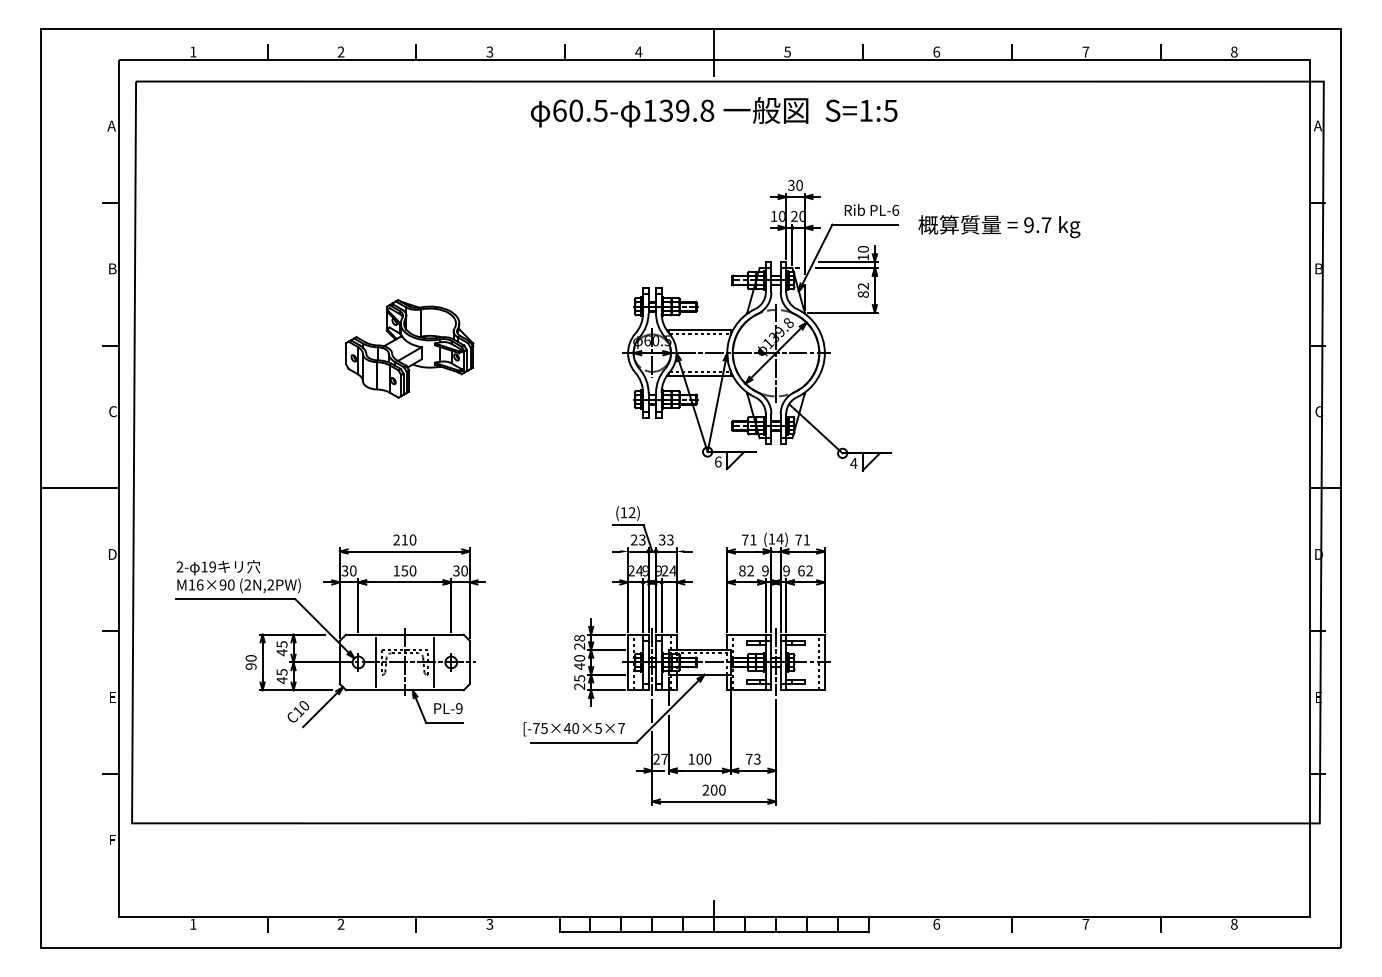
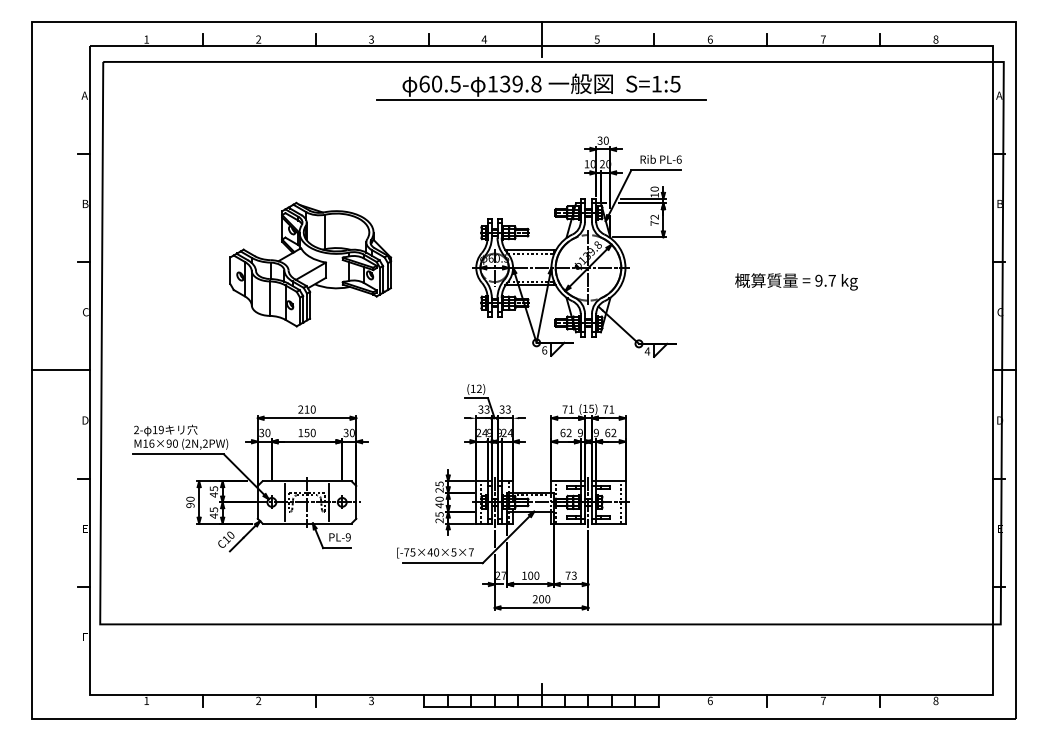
line: (714, 131) -> (541, 99), added
text: (999, 226) -> (796, 281), moved
text: (862, 294) -> (654, 223), 82 -> 72
part: (409, 348) -> (310, 264), size x1.67
text: (779, 538) -> (591, 408), (14) -> (15)
text: (634, 540) -> (481, 409), 23 -> 33
text: (742, 570) -> (563, 432), 82 -> 62
text: (579, 637) -> (439, 483), 28 -> 25

